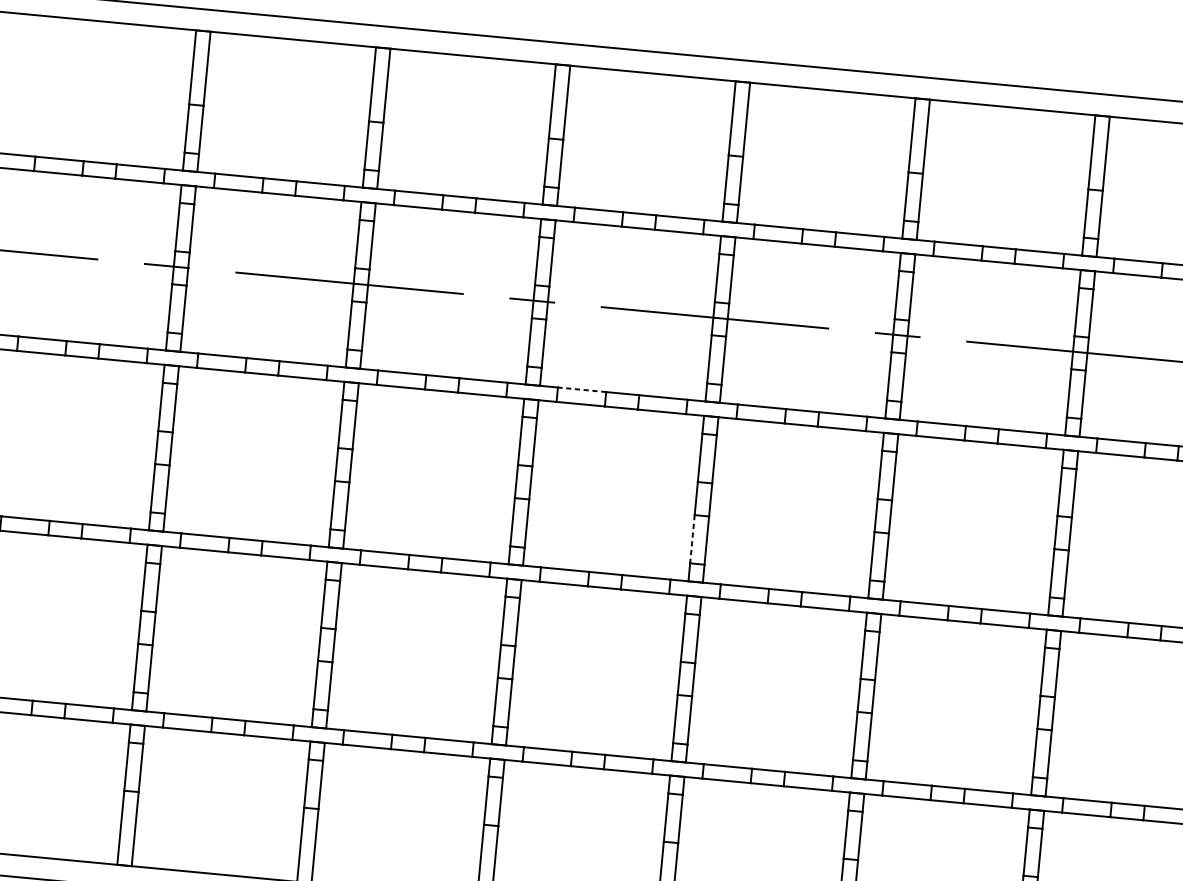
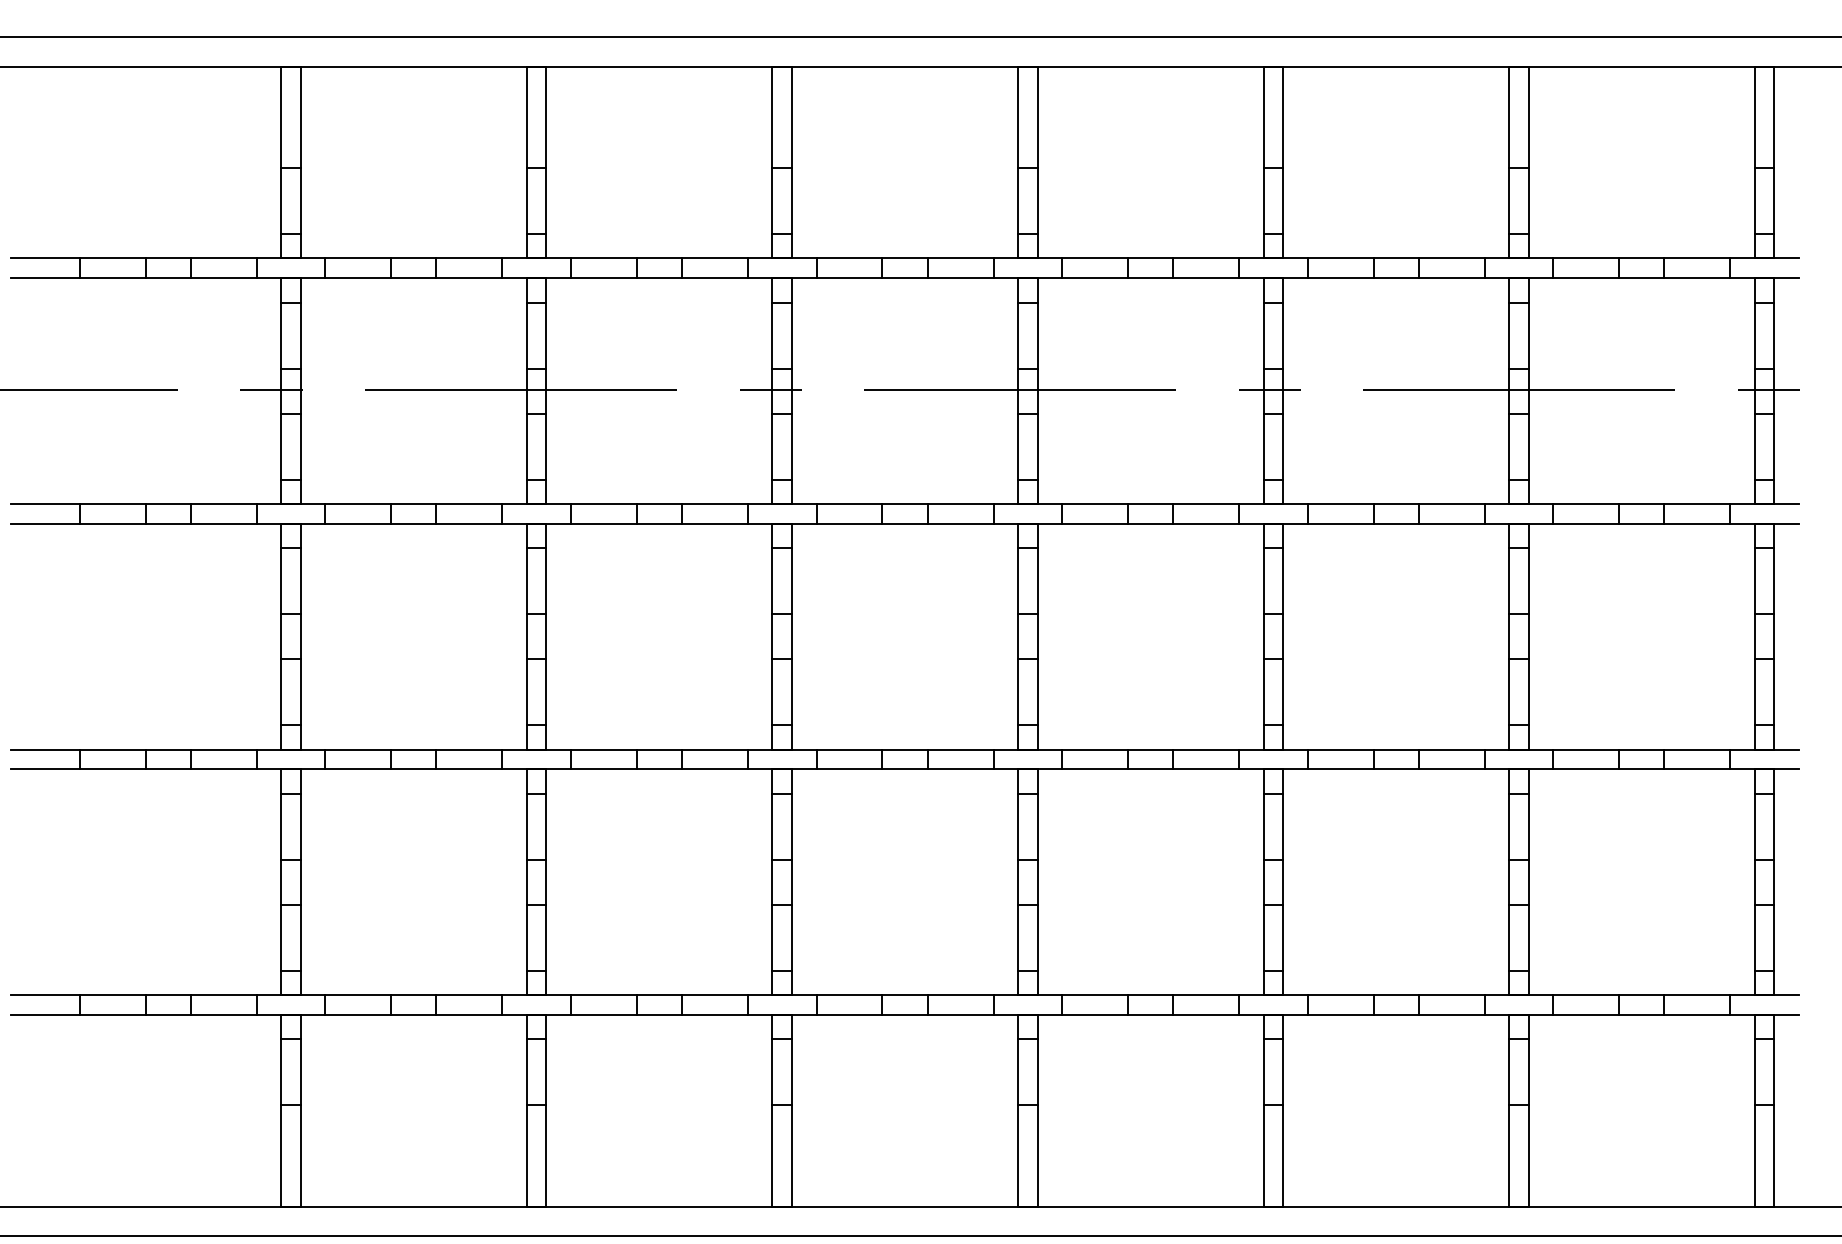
line: (582, 390) -> (849, 504), dashed -> solid
line: (692, 539) -> (1018, 692), dashed -> solid

